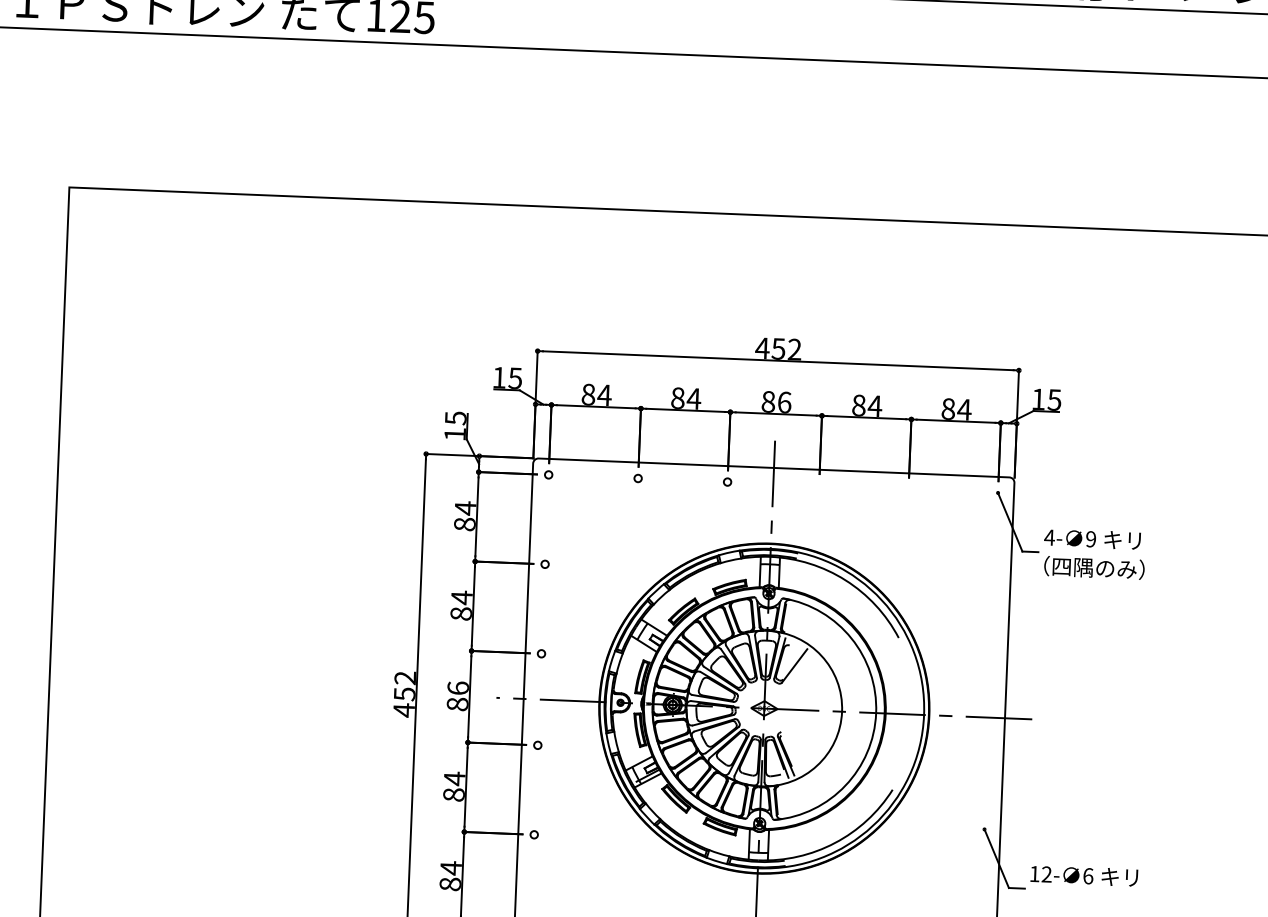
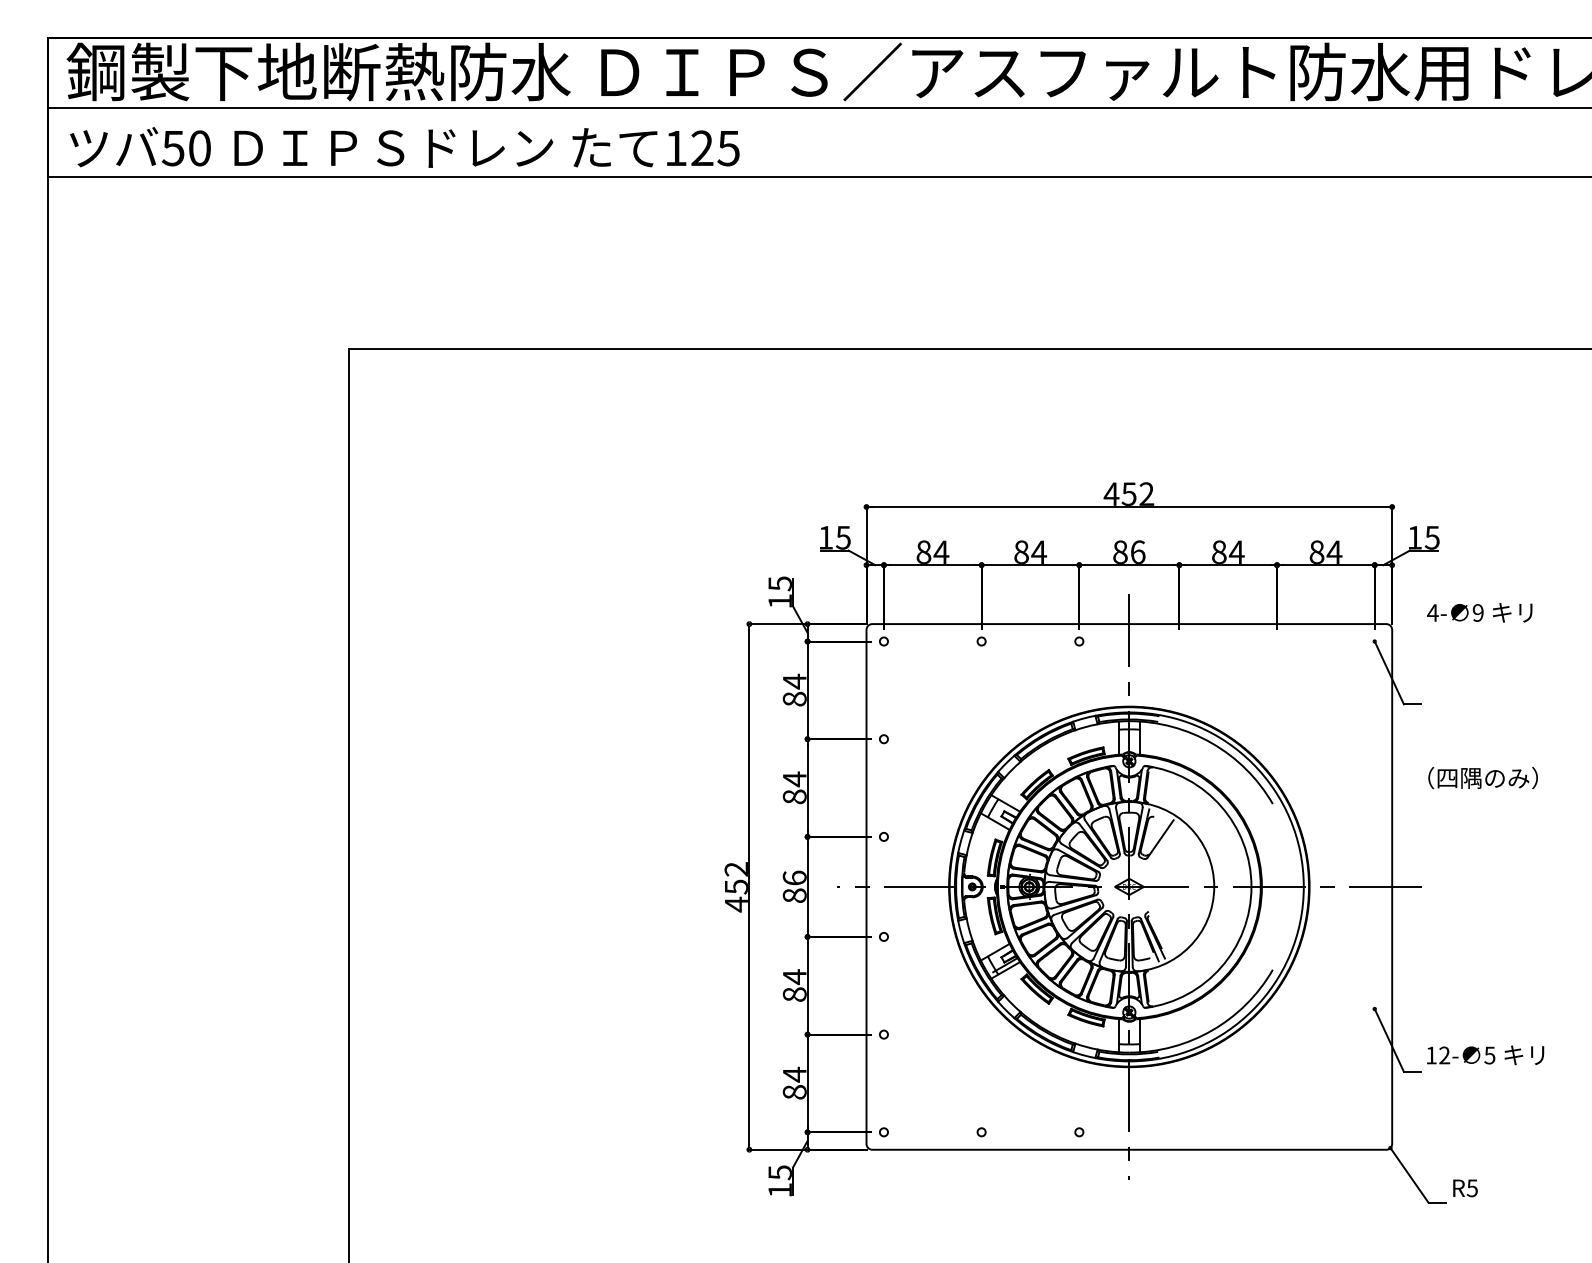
text: (1092, 538) -> (1479, 612), moved
text: (1093, 568) -> (1482, 778), moved
text: (1087, 876) -> (1489, 1055), 6 -> 5

